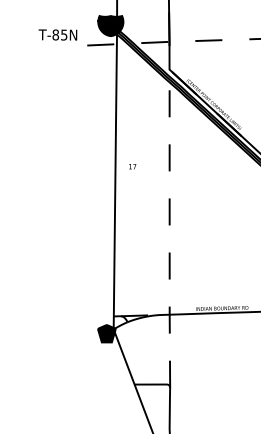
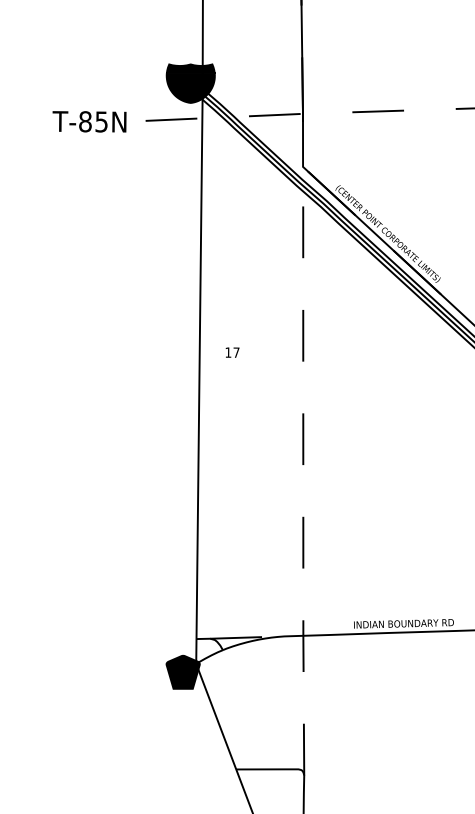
text: (57, 34) -> (88, 120), moved

